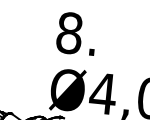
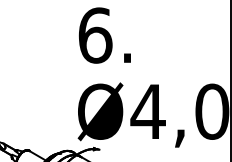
text: (69, 33) -> (95, 35), 8. -> 6.

